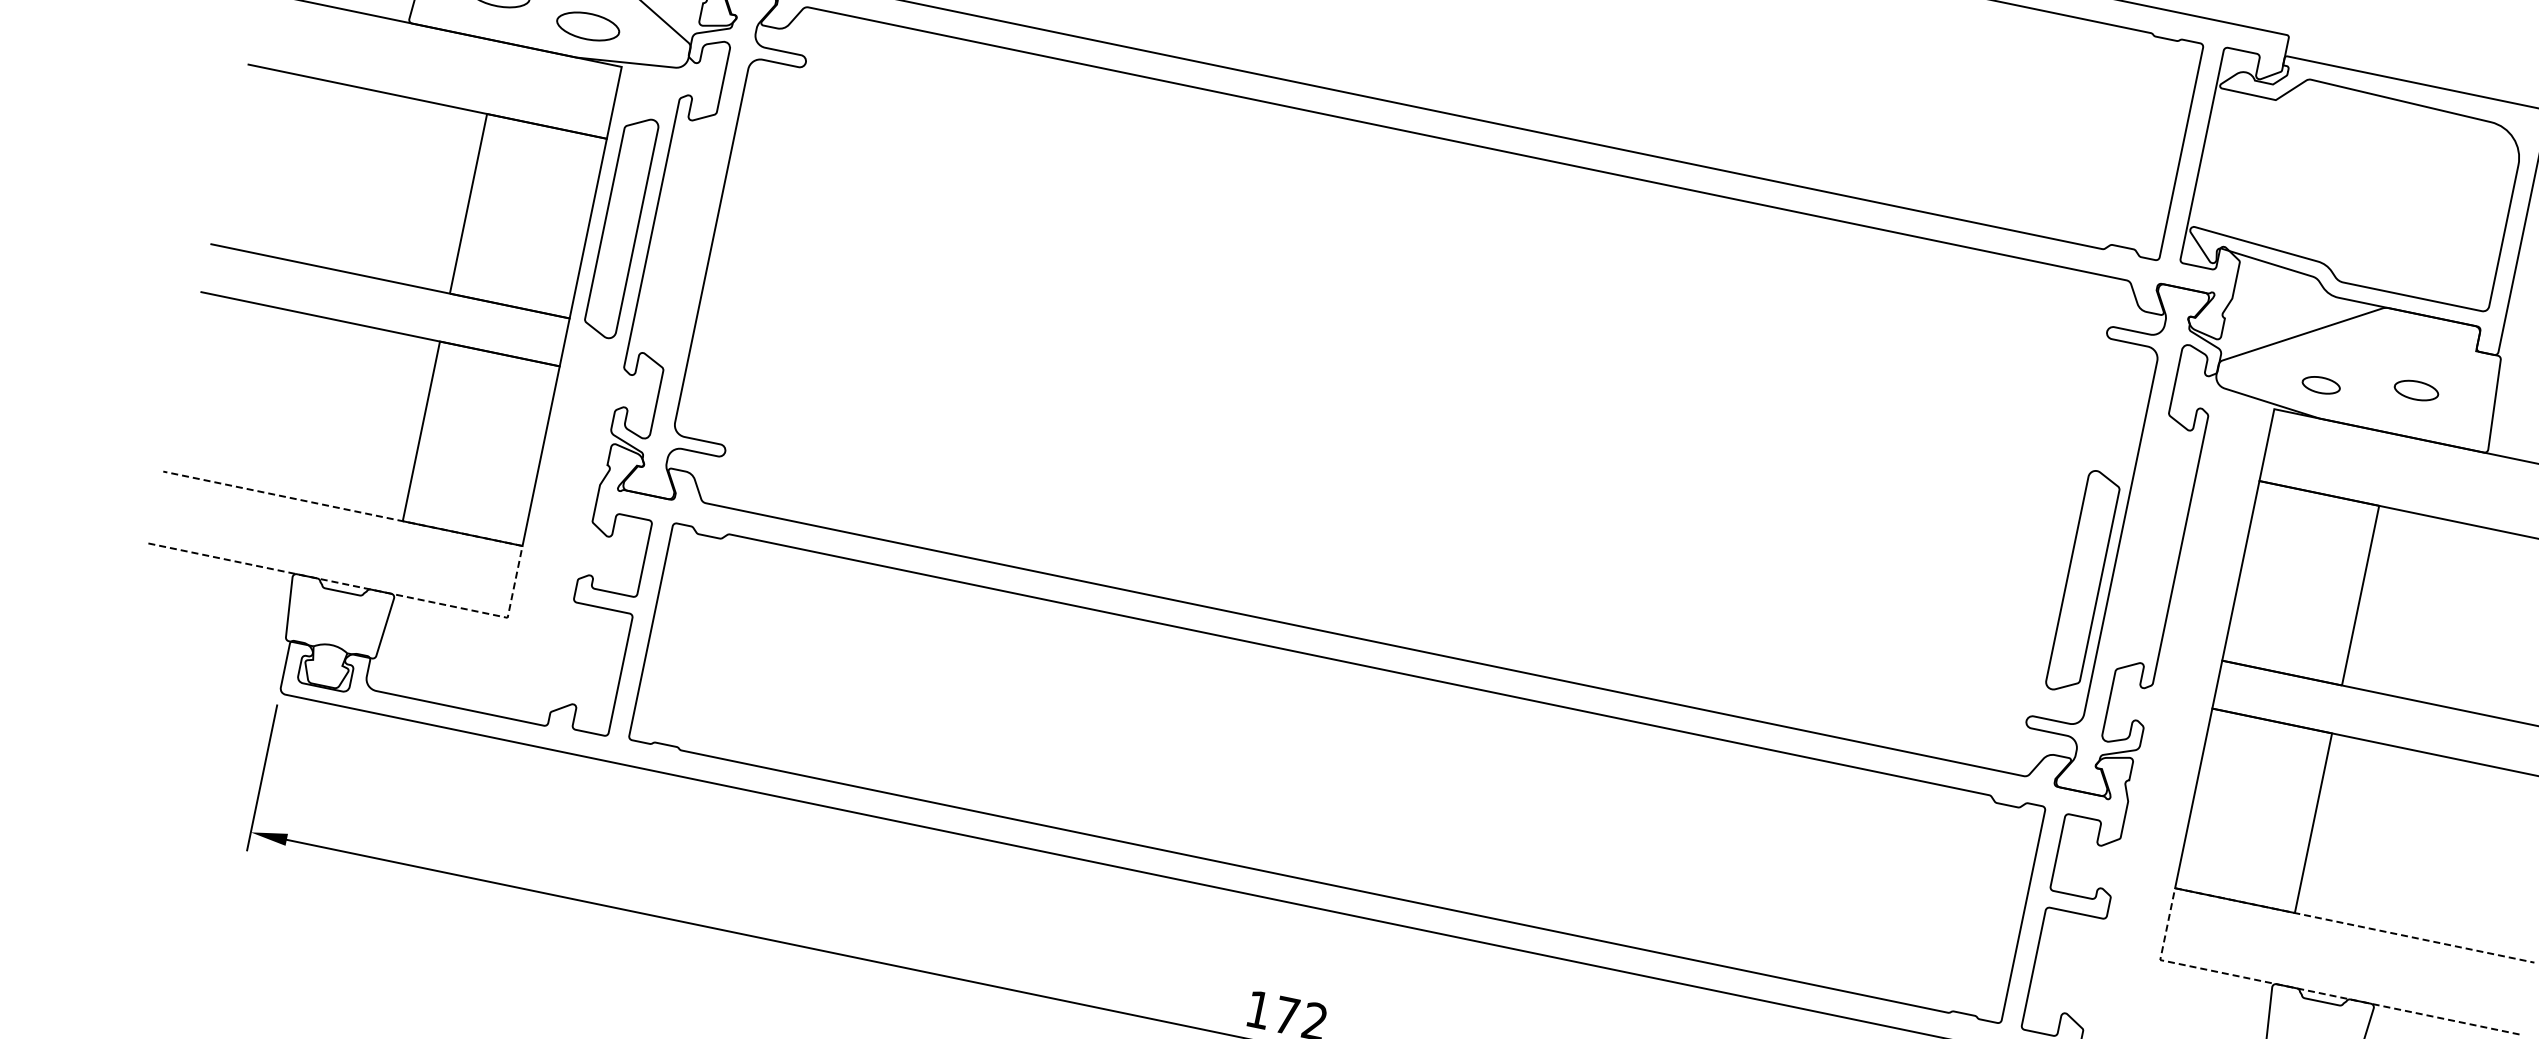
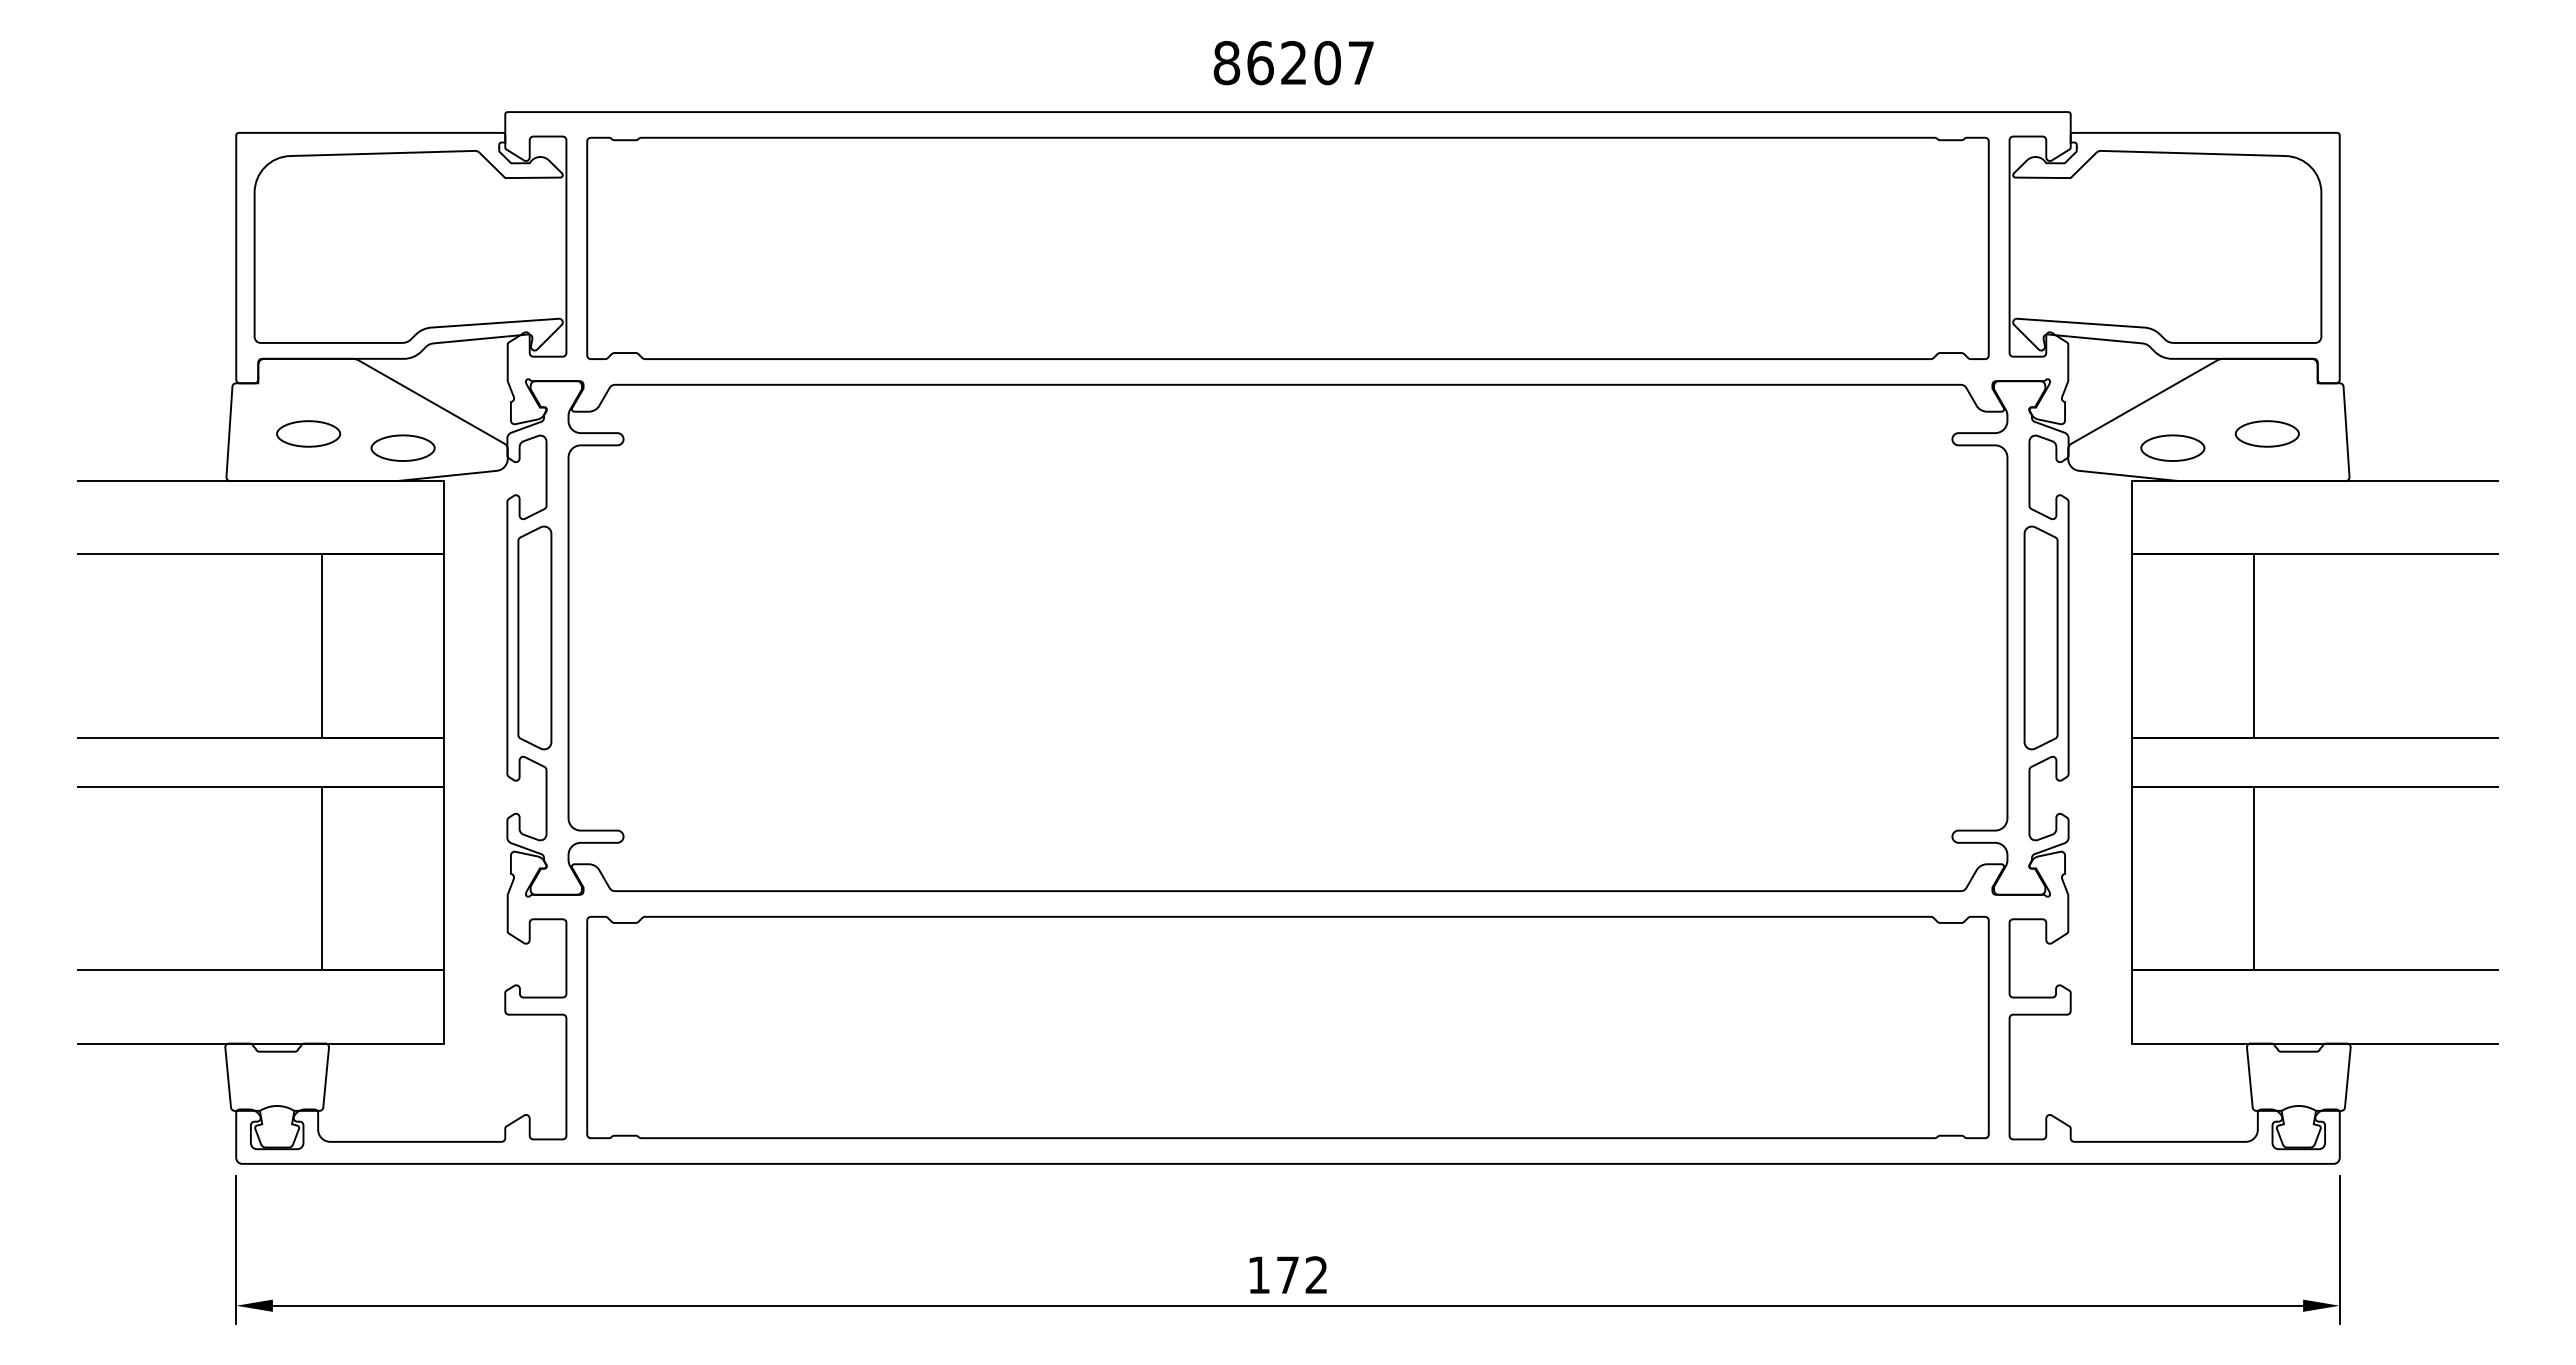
curve: (606, 223) -> (519, 637), moved
part: (2320, 384) -> (2172, 447), size x1.67
part: (2415, 389) -> (2266, 433), size x1.43
curve: (2068, 578) -> (2025, 637), moved
line: (515, 581) -> (444, 1006), dashed -> solid
line: (2167, 923) -> (2131, 1006), dashed -> solid

